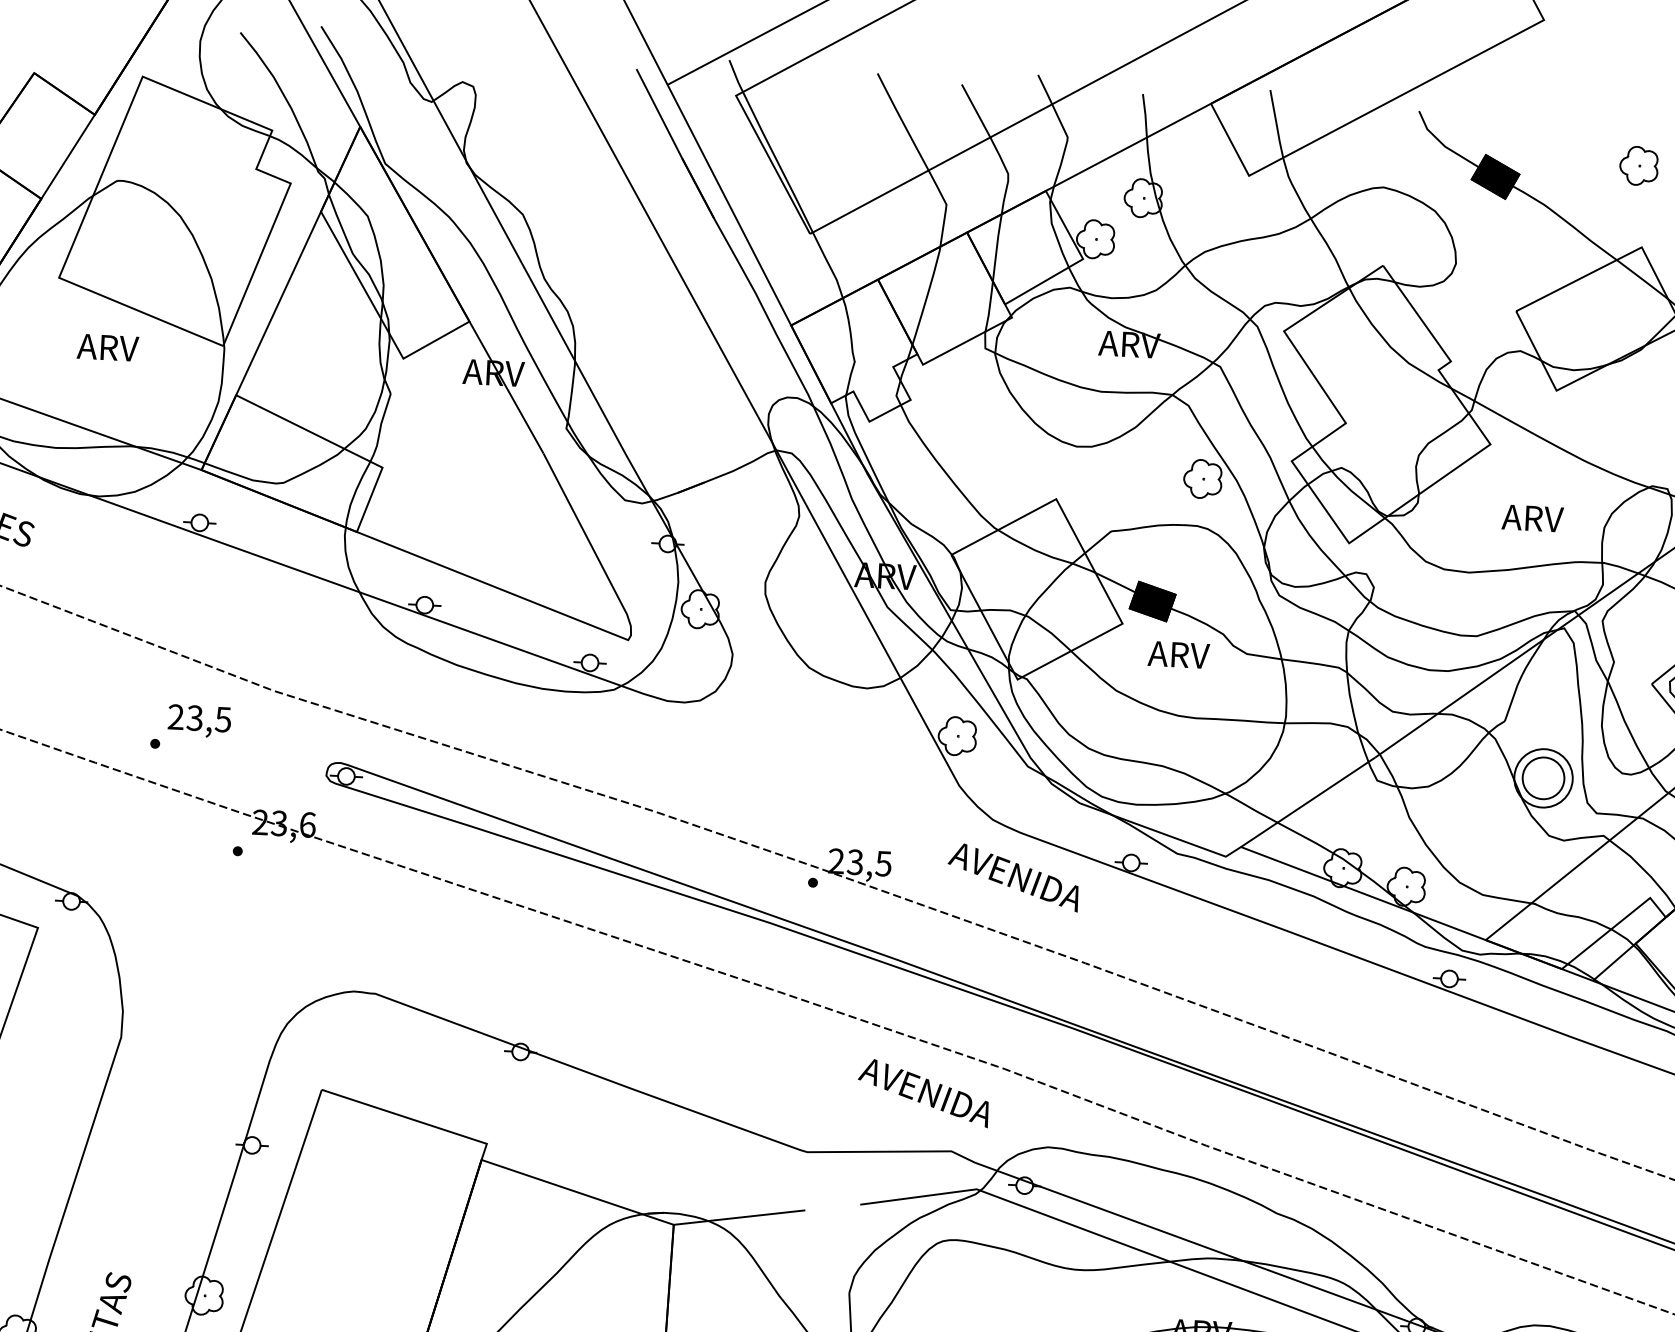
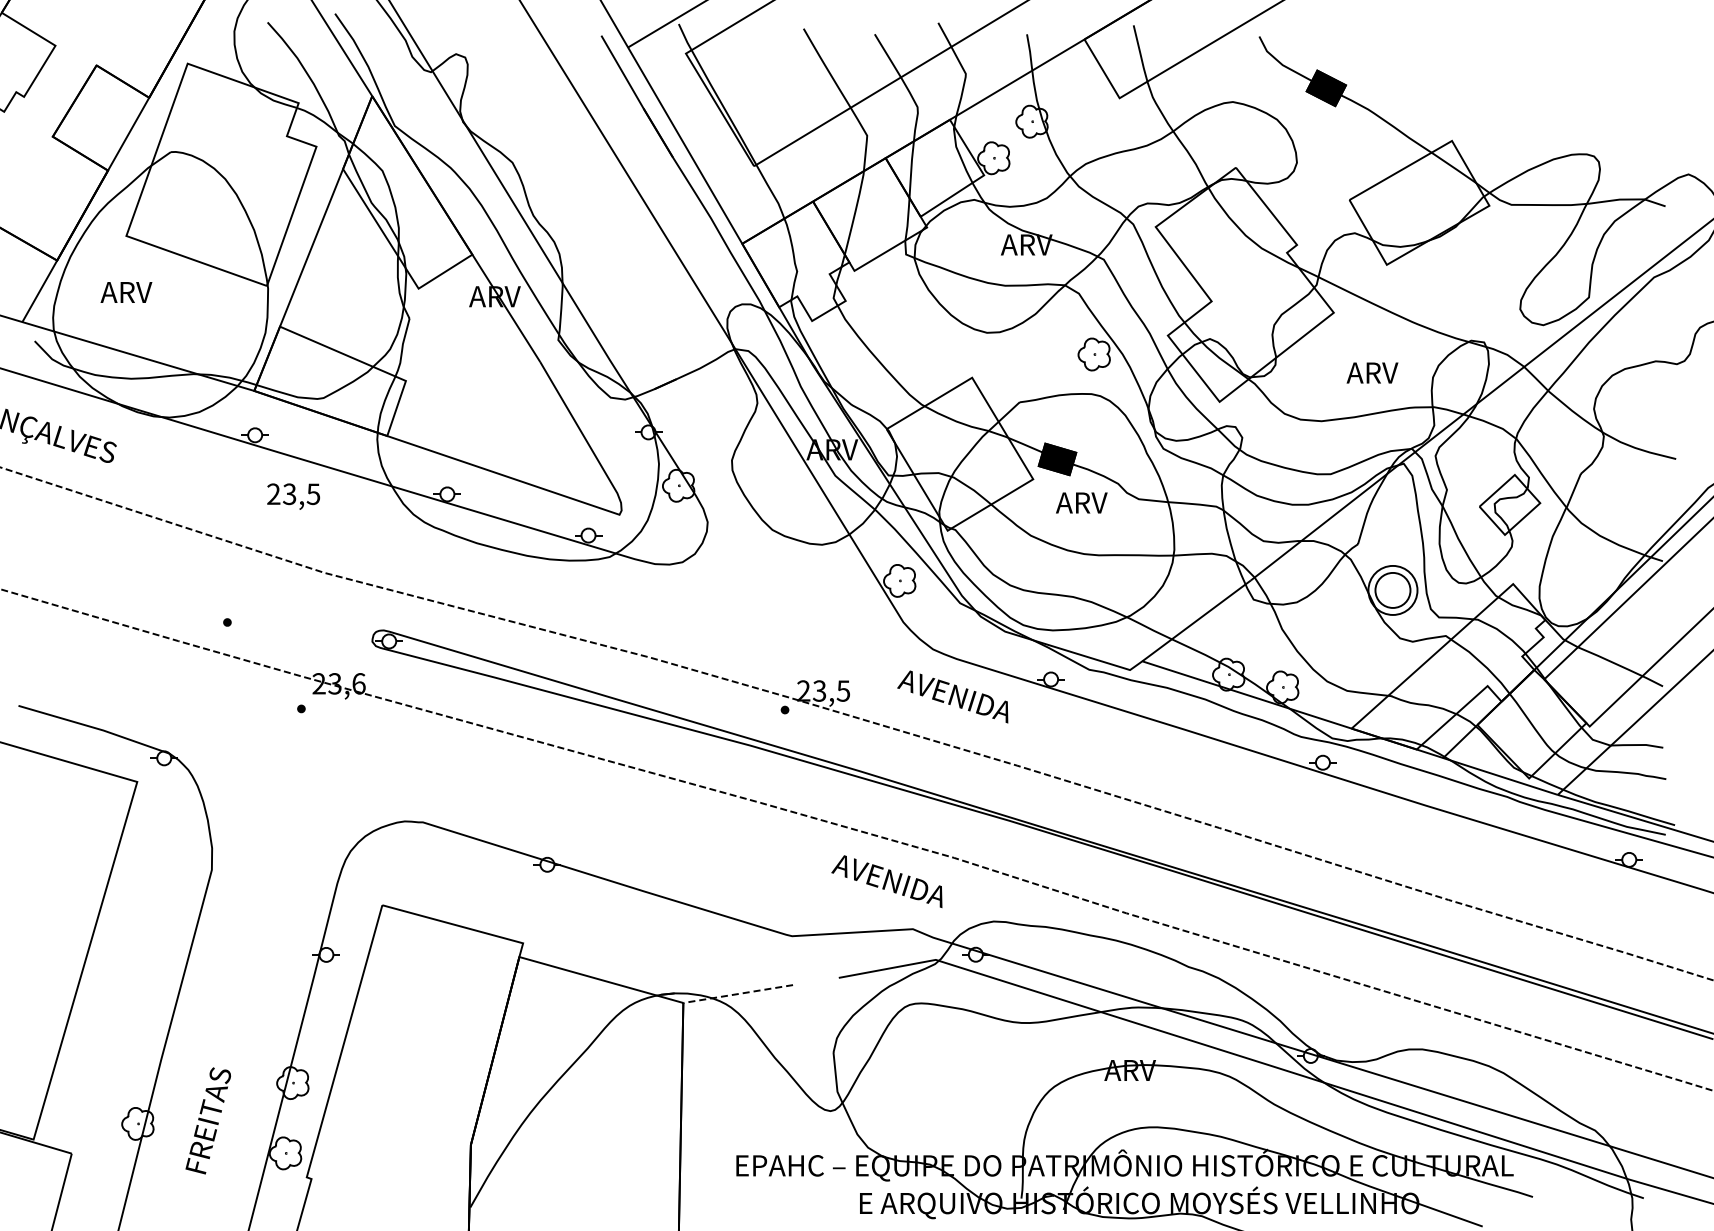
part: (1638, 165) -> (1445, 72), removed
text: (108, 347) -> (126, 292), moved
text: (199, 721) -> (293, 496), moved
line: (739, 1218) -> (738, 994), solid -> dashed

